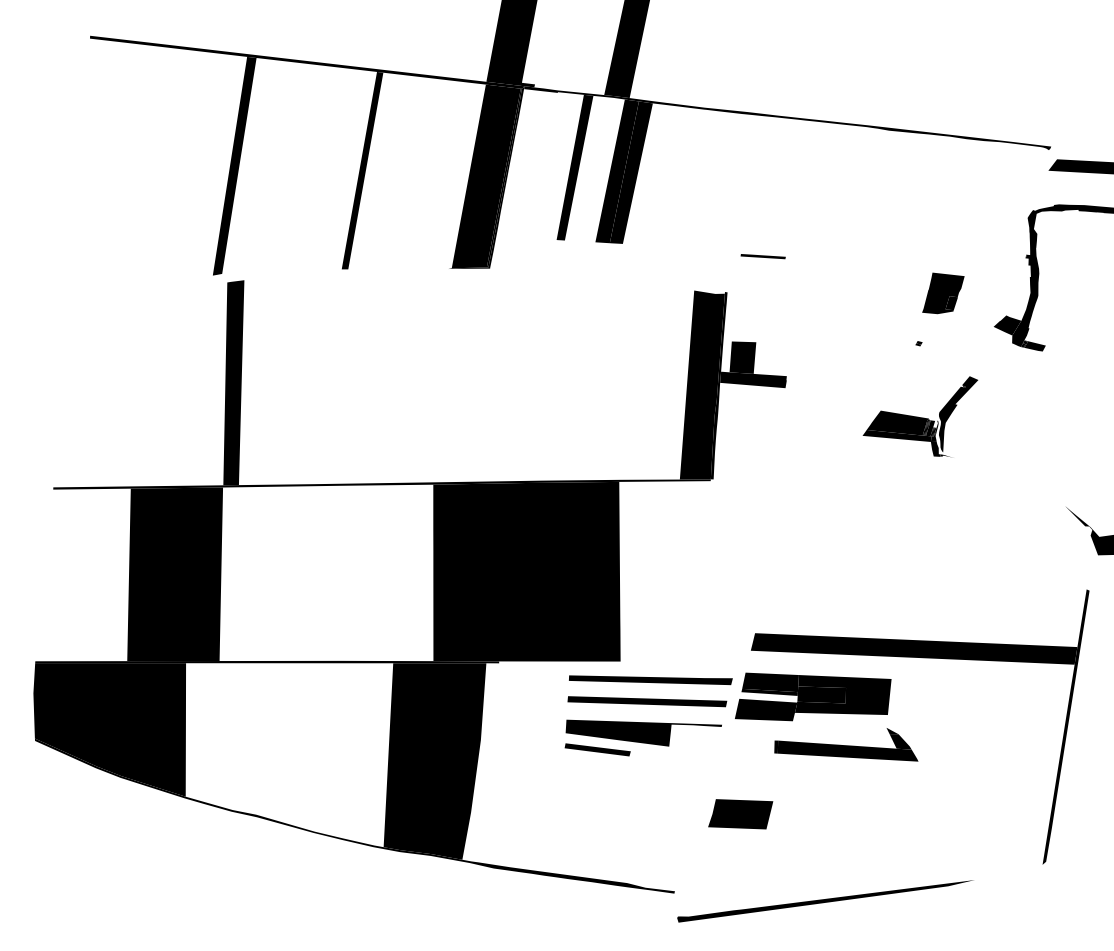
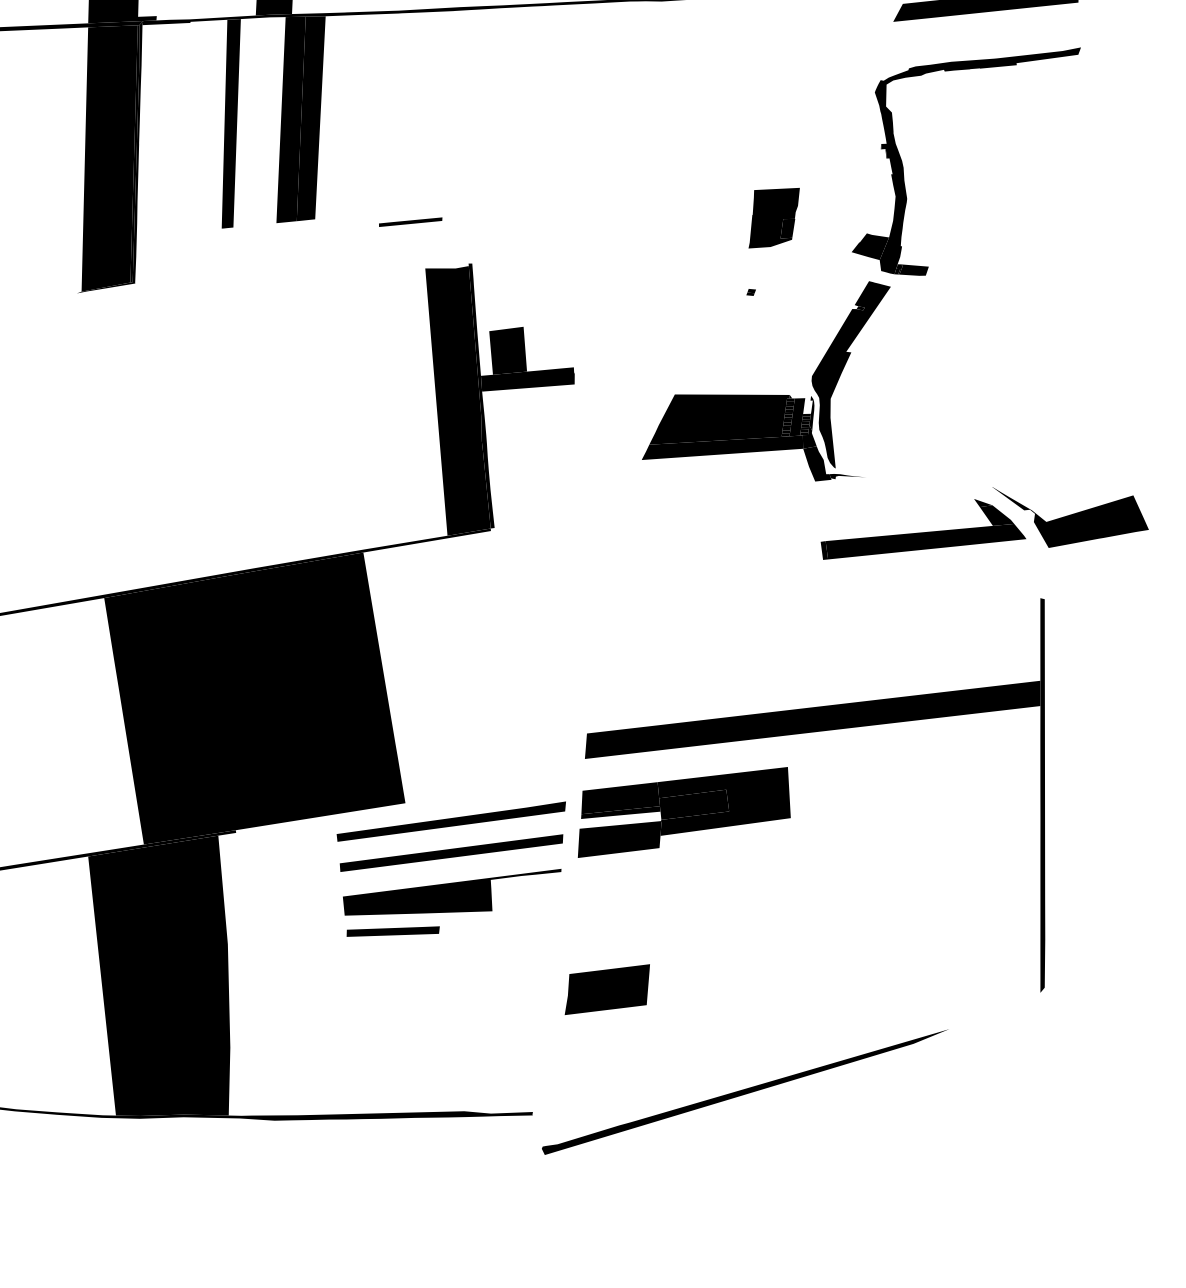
line: (762, 256) -> (409, 222), moved
part: (920, 416) -> (769, 393), size x1.67
part: (846, 744) -> (921, 531), moved

